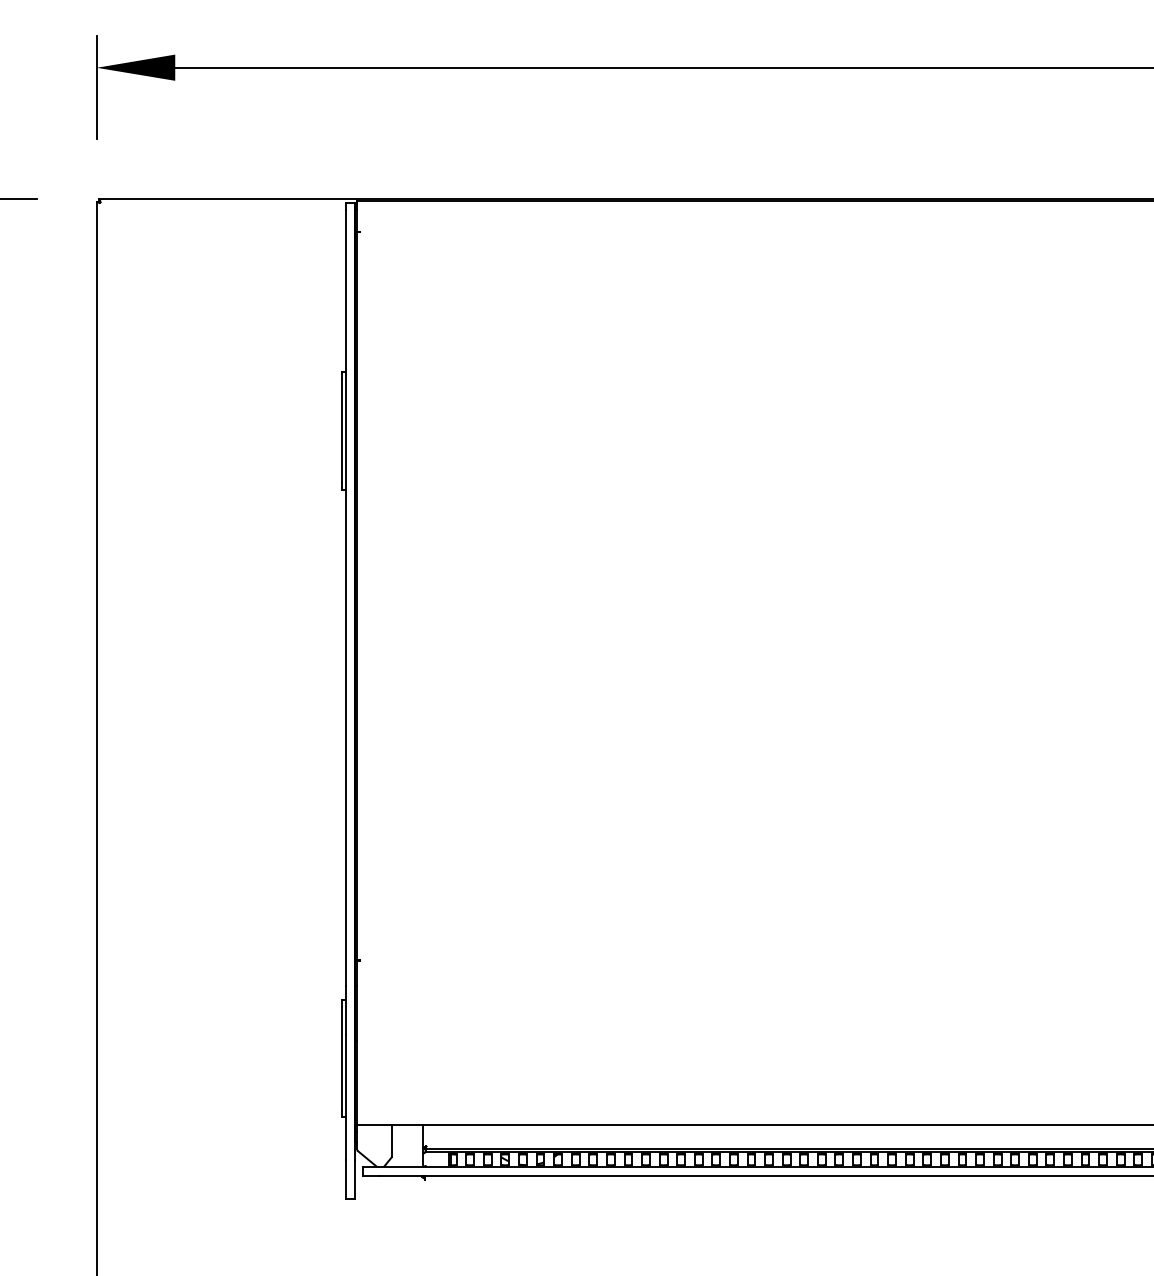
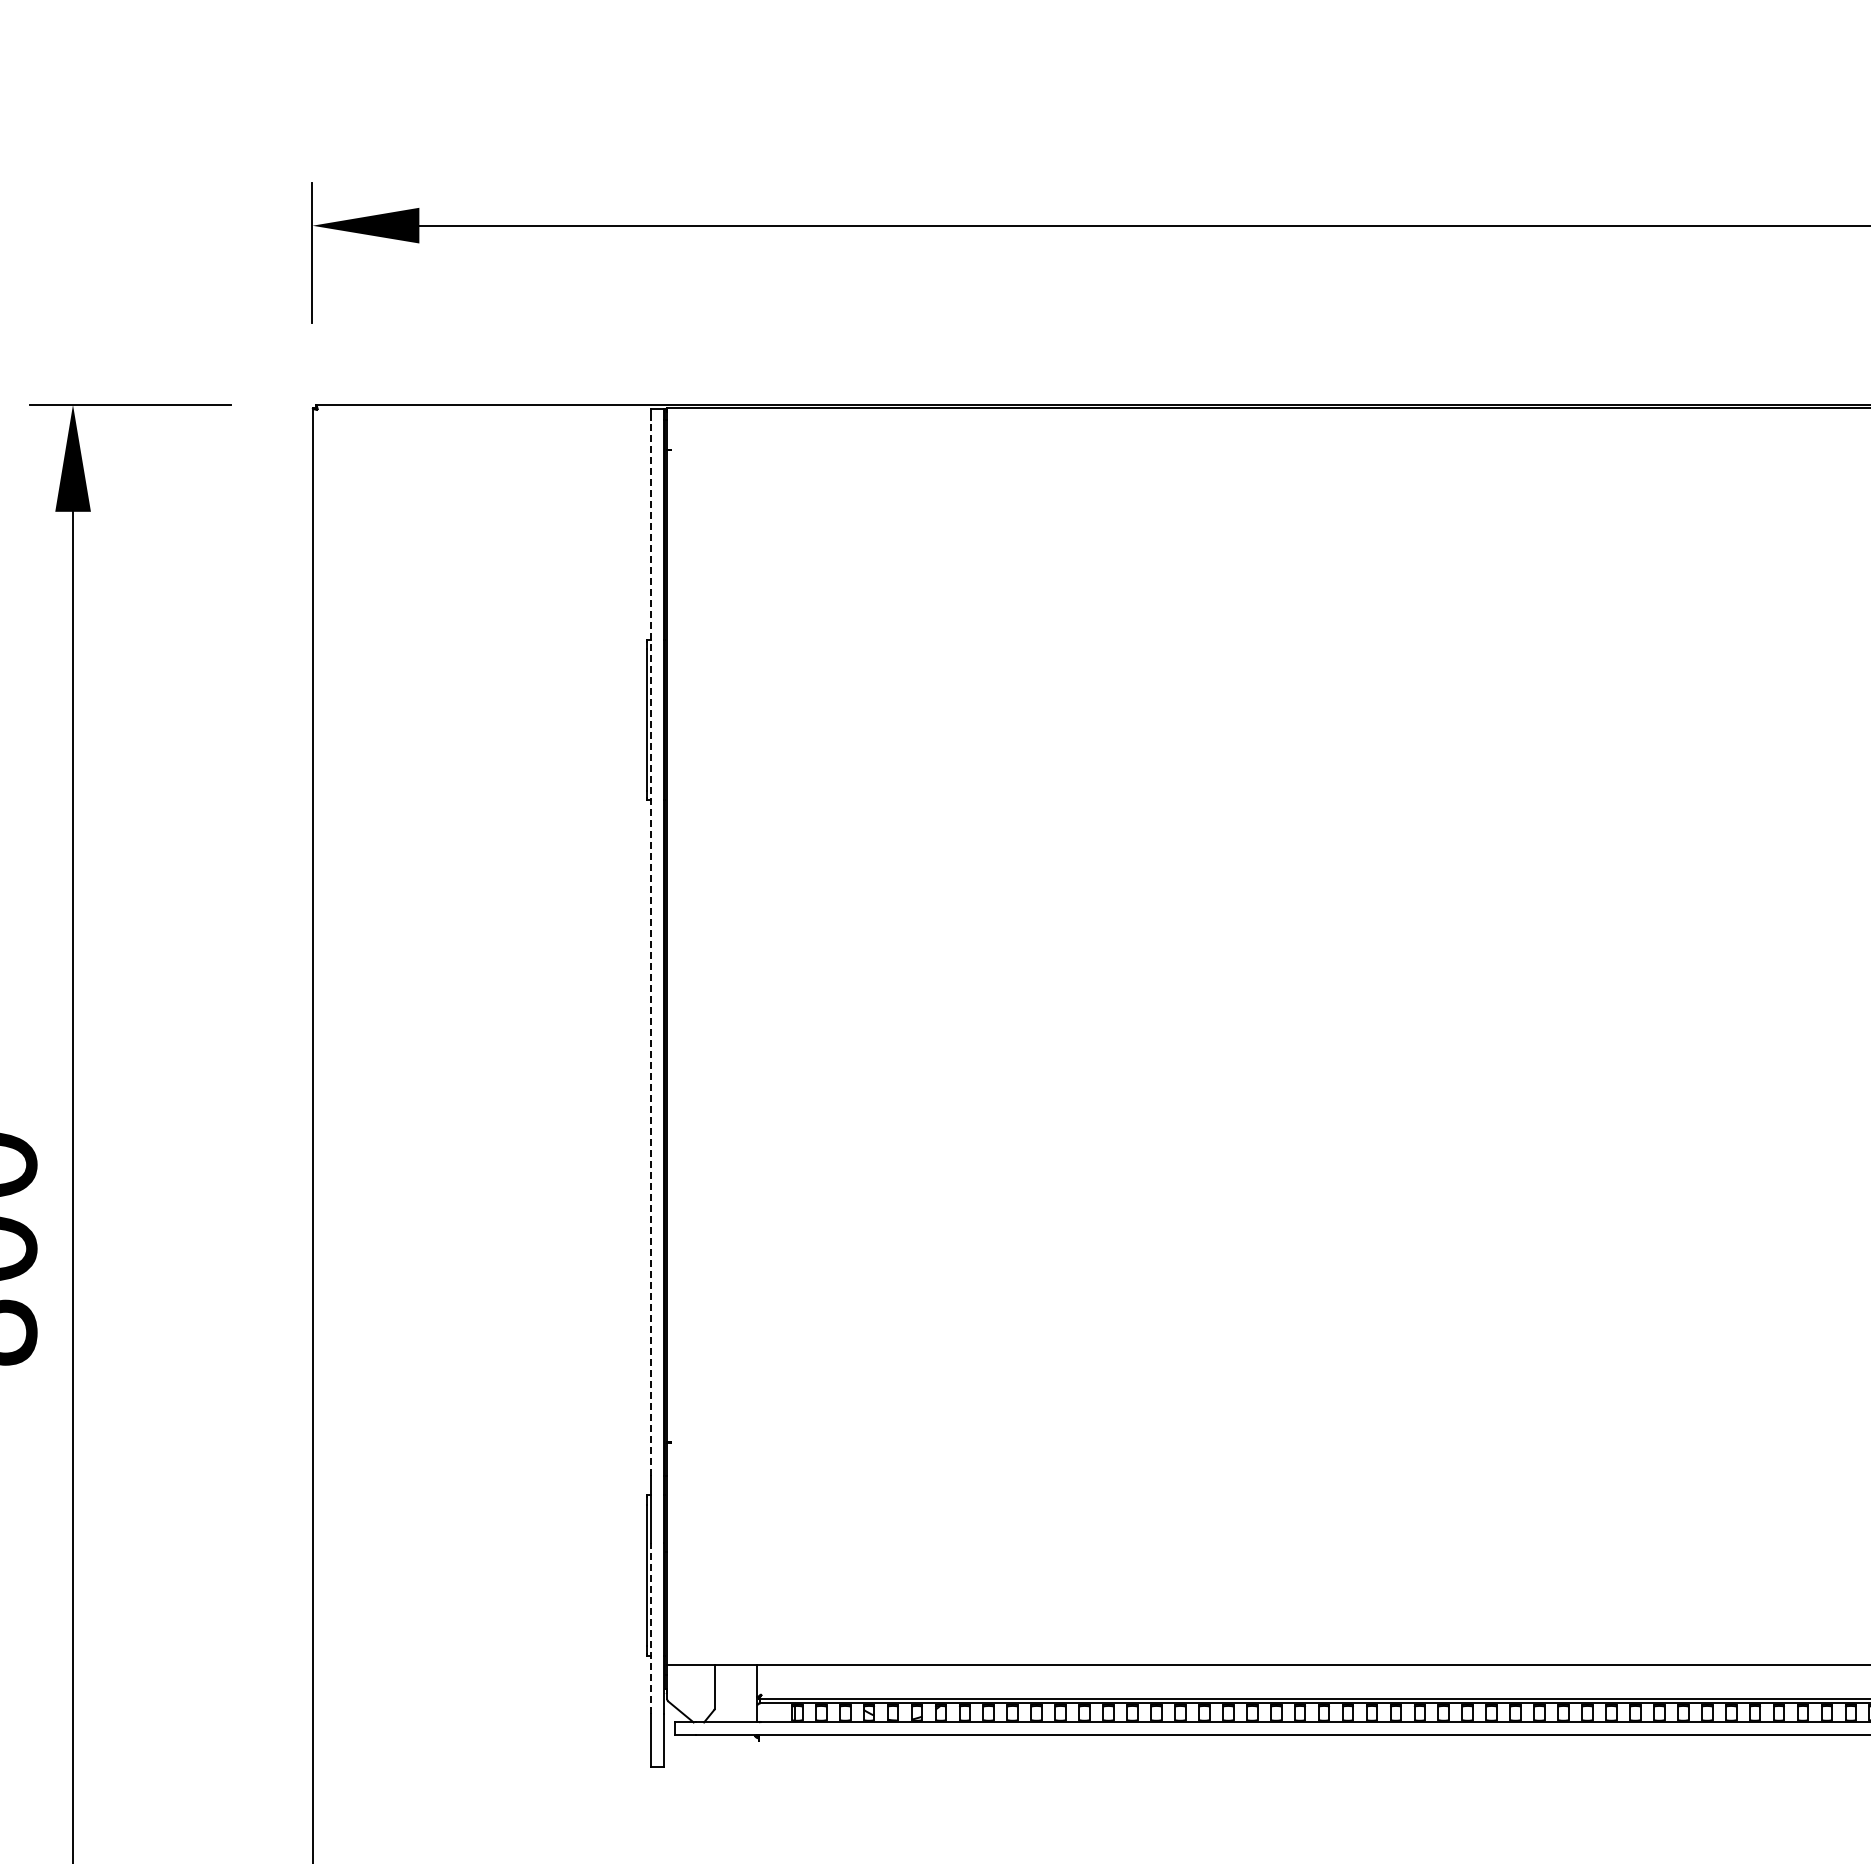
line: (345, 597) -> (651, 947), solid -> dashed
line: (345, 1096) -> (651, 1627), solid -> dashed

